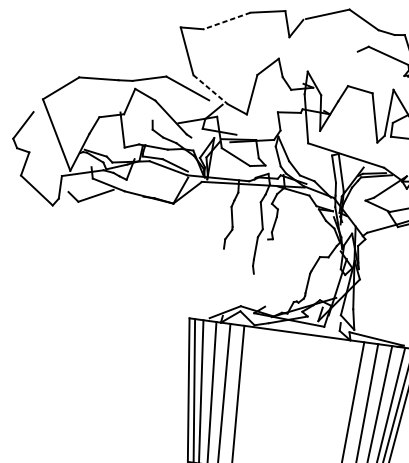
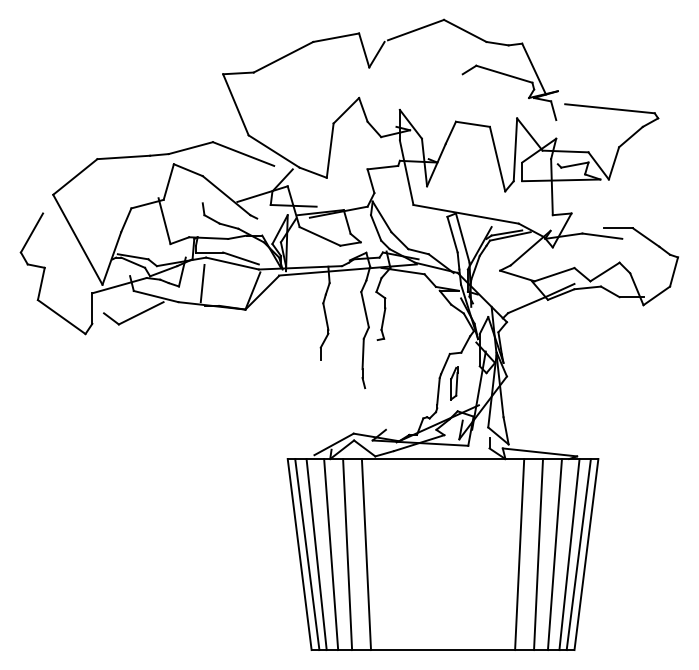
line: (227, 21) -> (283, 57), dashed -> solid
line: (210, 89) -> (274, 151), dashed -> solid
line: (144, 179) -> (202, 283), added
part: (320, 279) -> (454, 383), added

